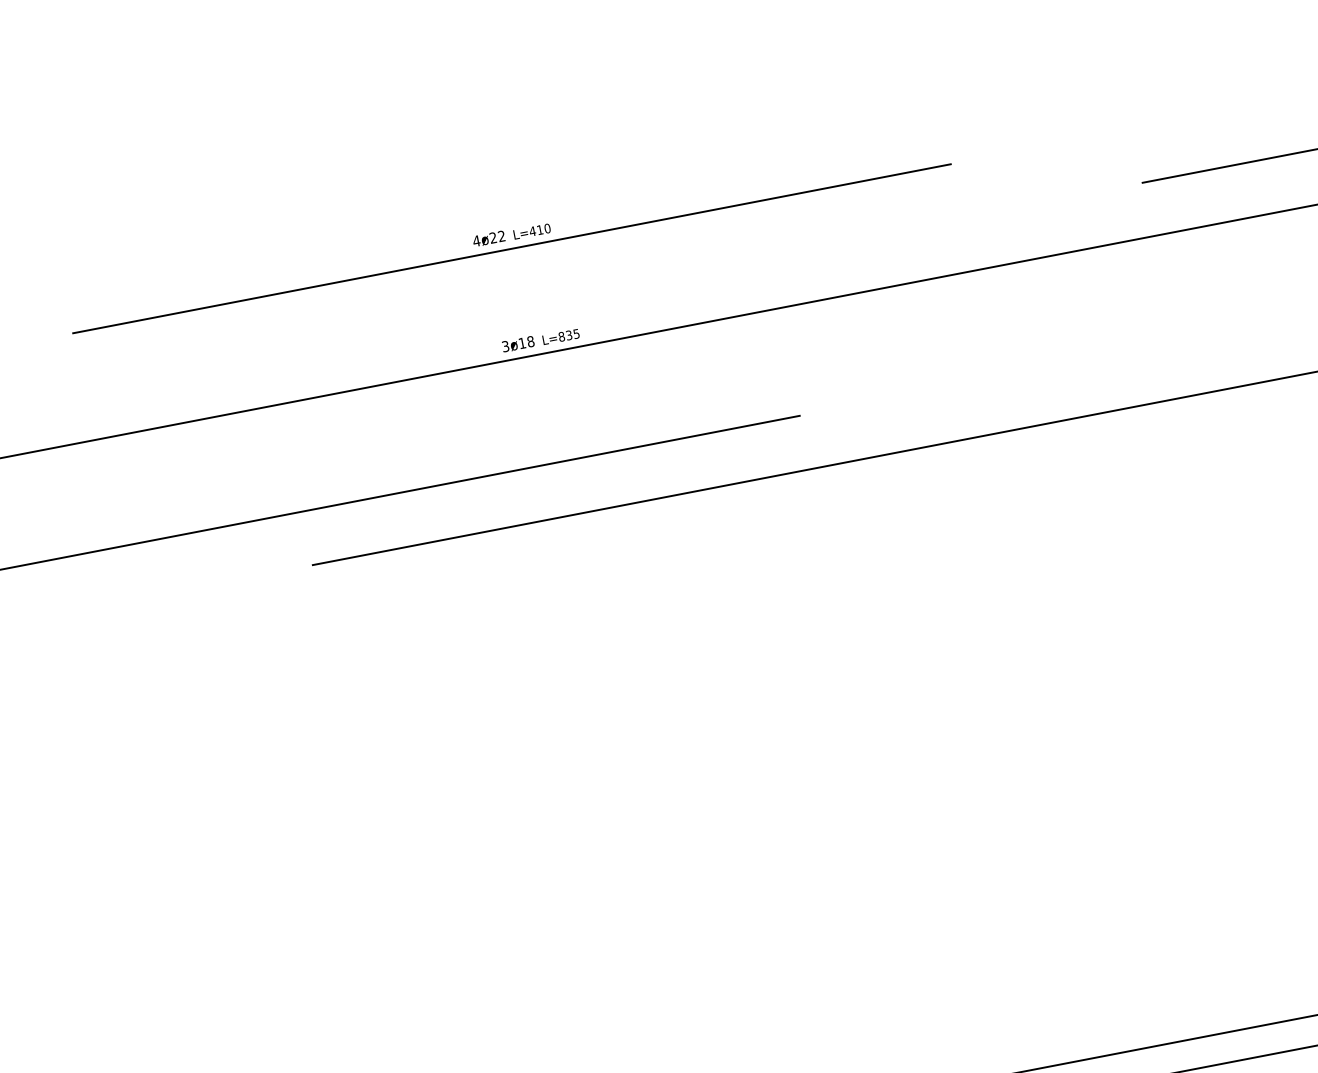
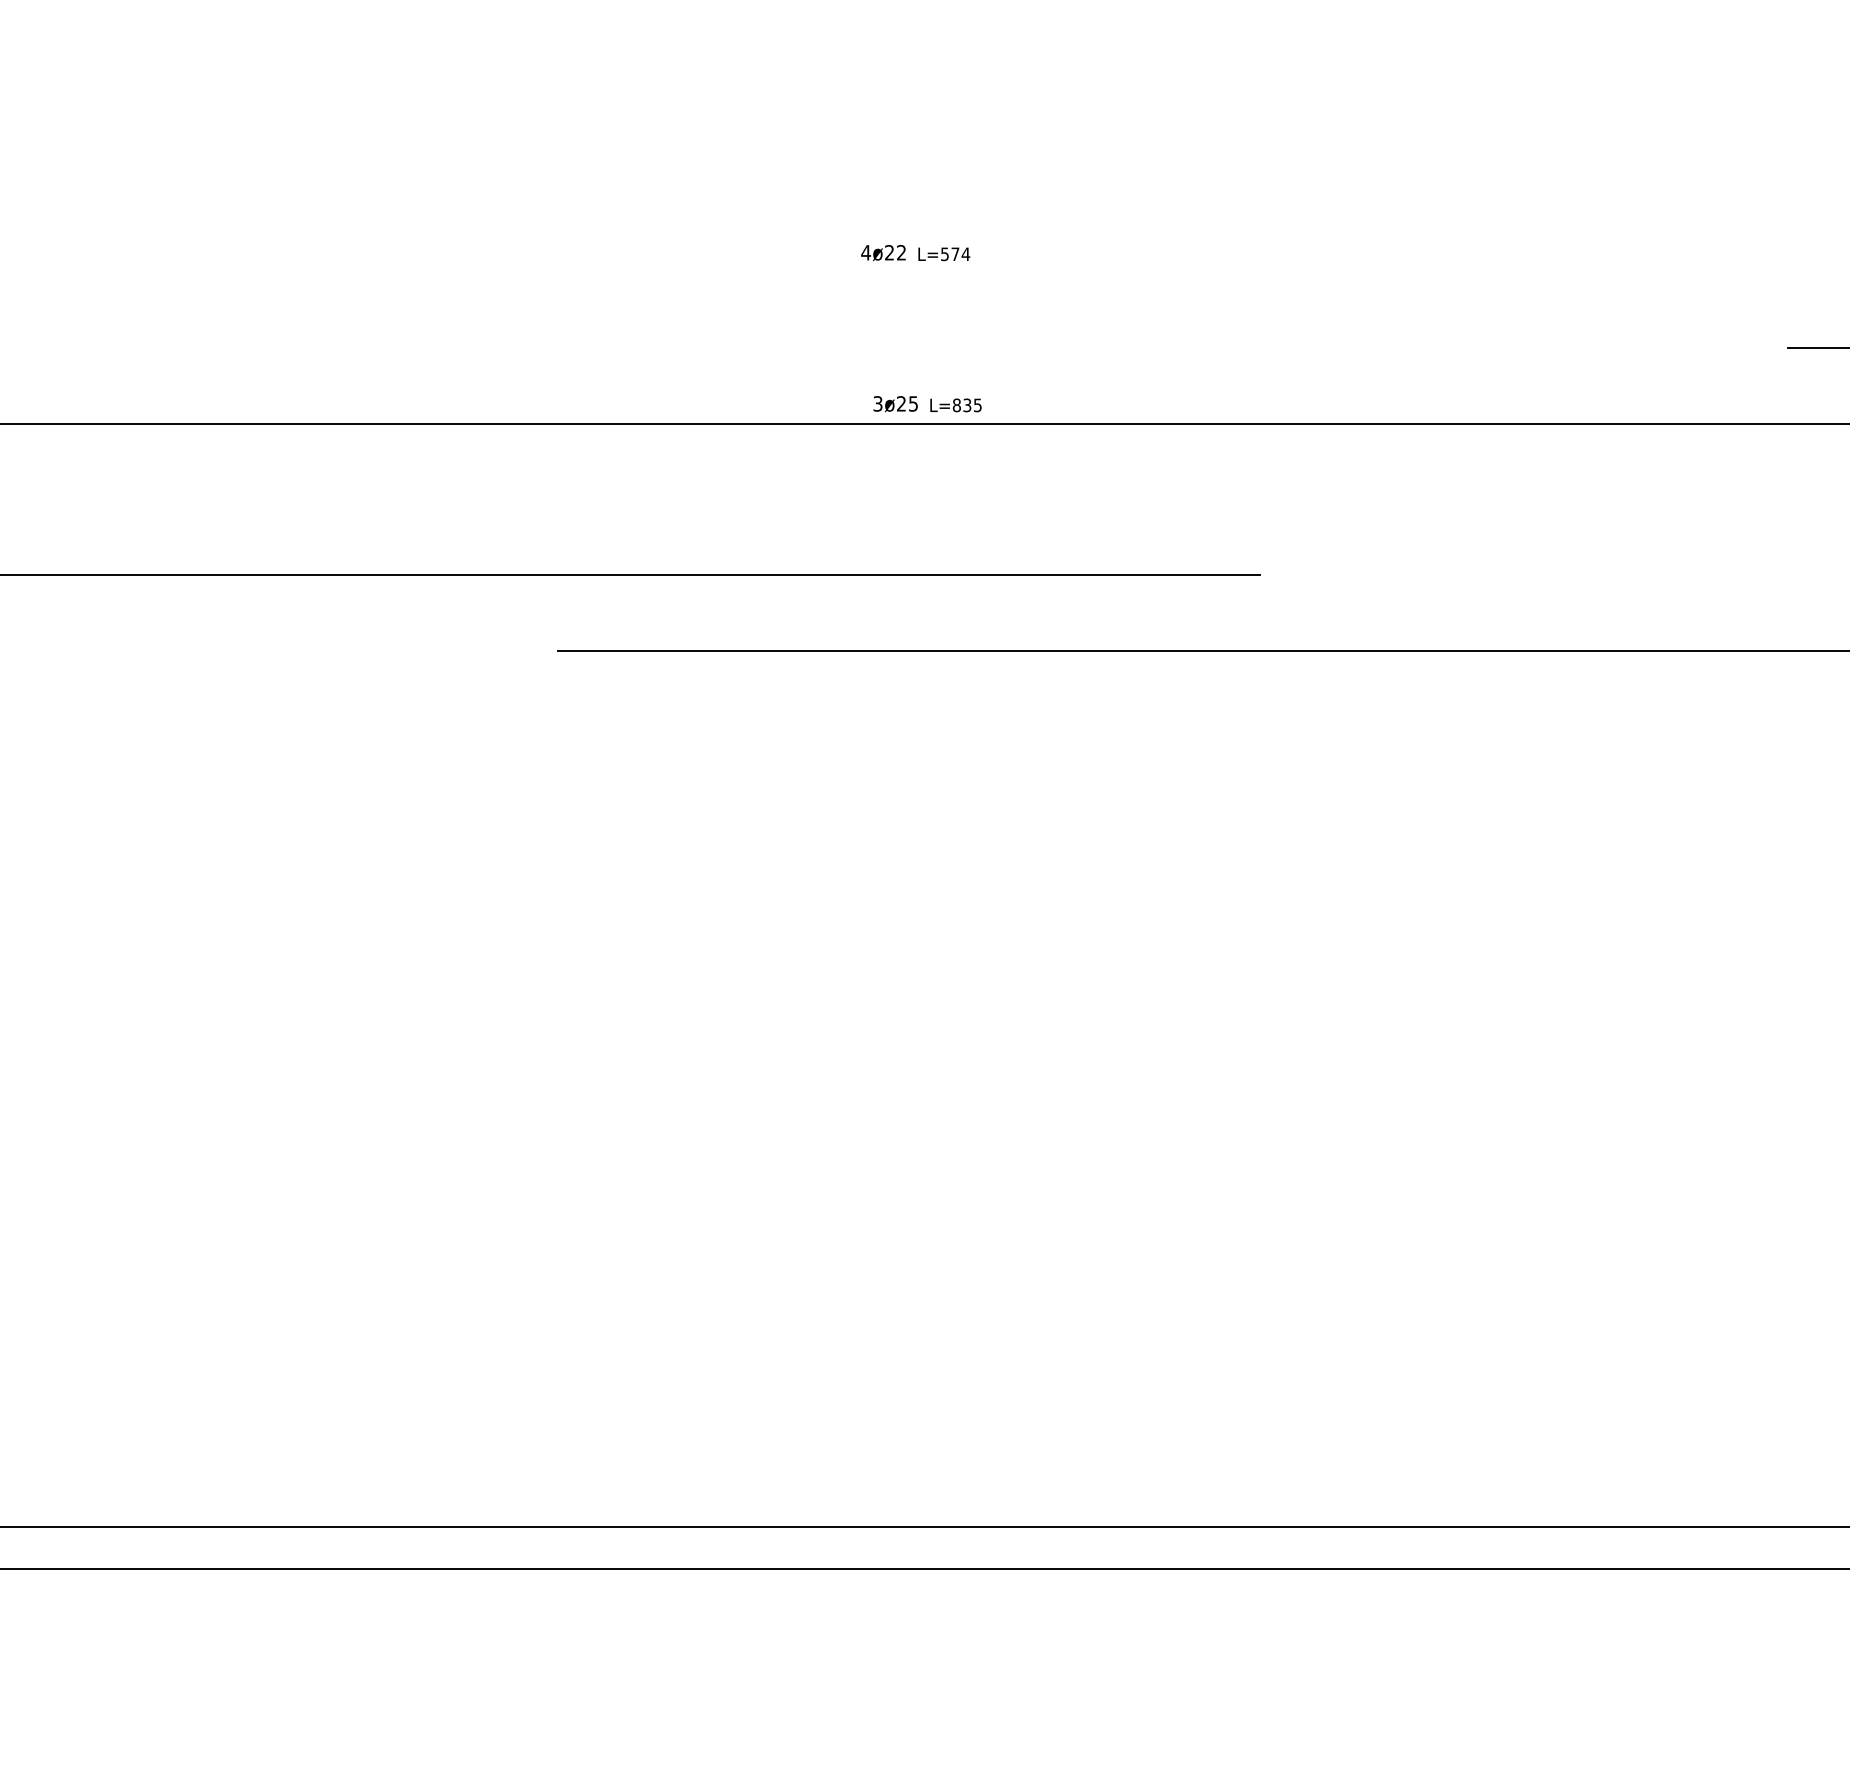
text: (540, 230) -> (955, 254), L=410 -> L=574
line: (511, 248) -> (911, 272), removed
text: (526, 342) -> (907, 403), 3ø18 -> 3ø25

